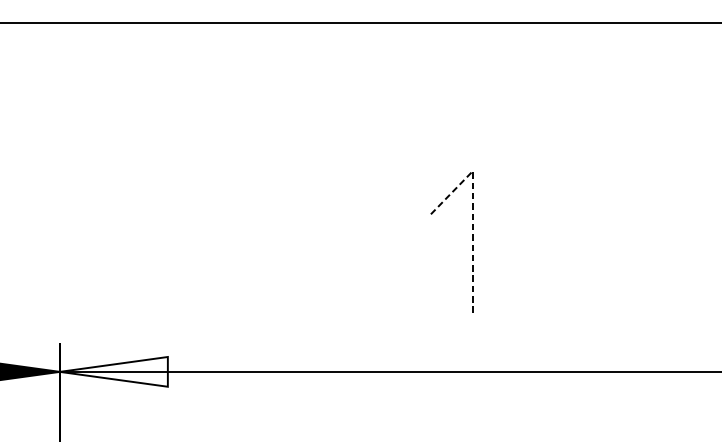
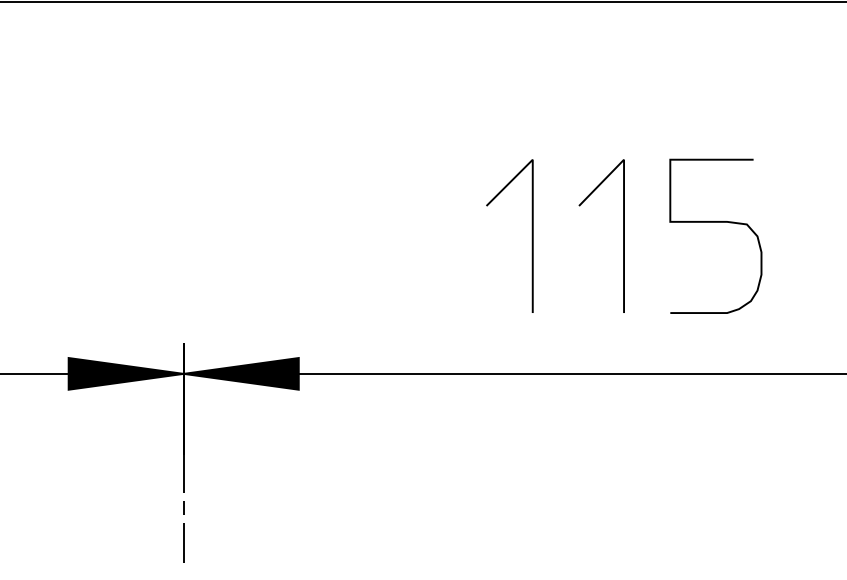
line: (473, 211) -> (624, 203), dashed -> solid
curve: (559, 229) -> (715, 222), added
line: (386, 241) -> (531, 235), added
fill: (113, 371) -> (240, 373), added

